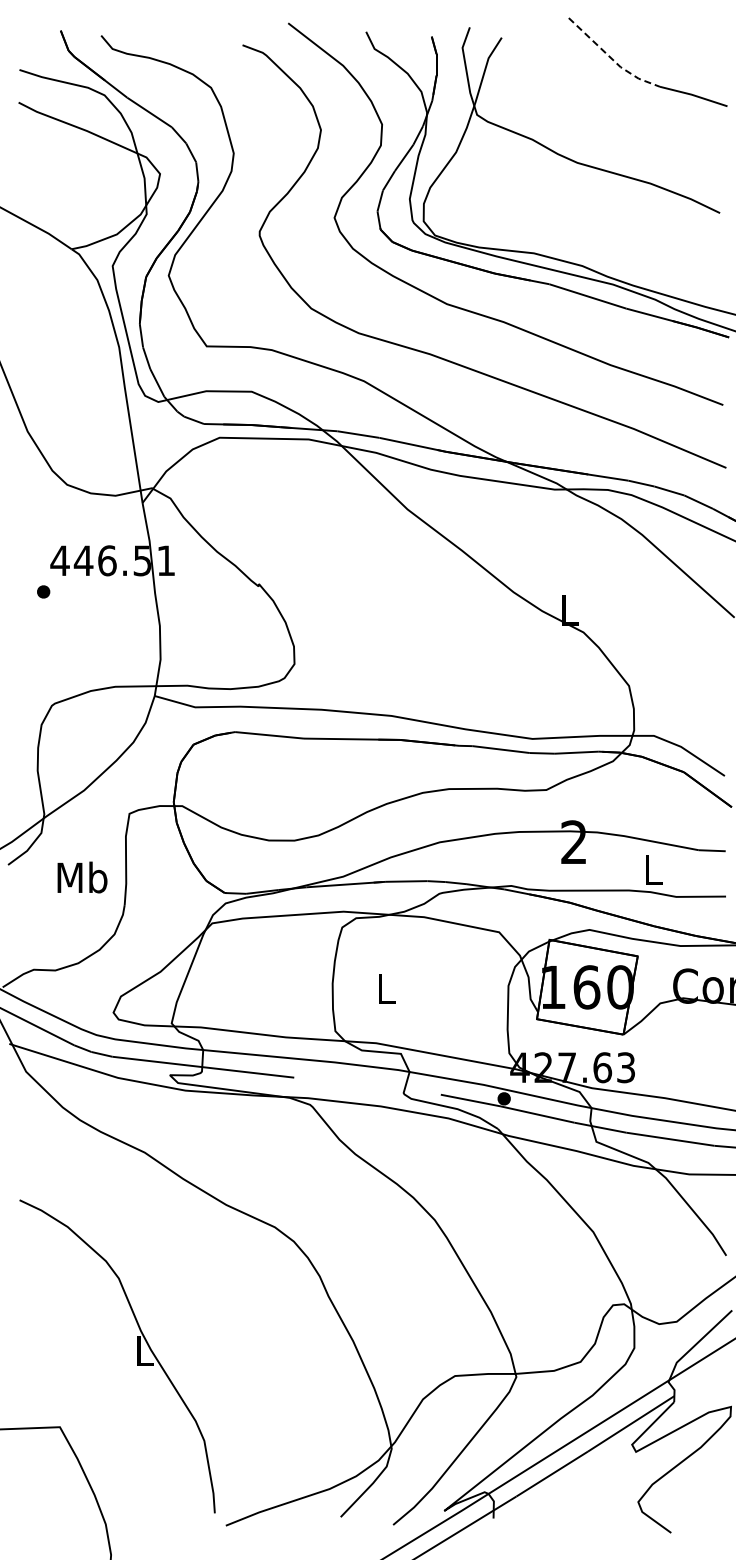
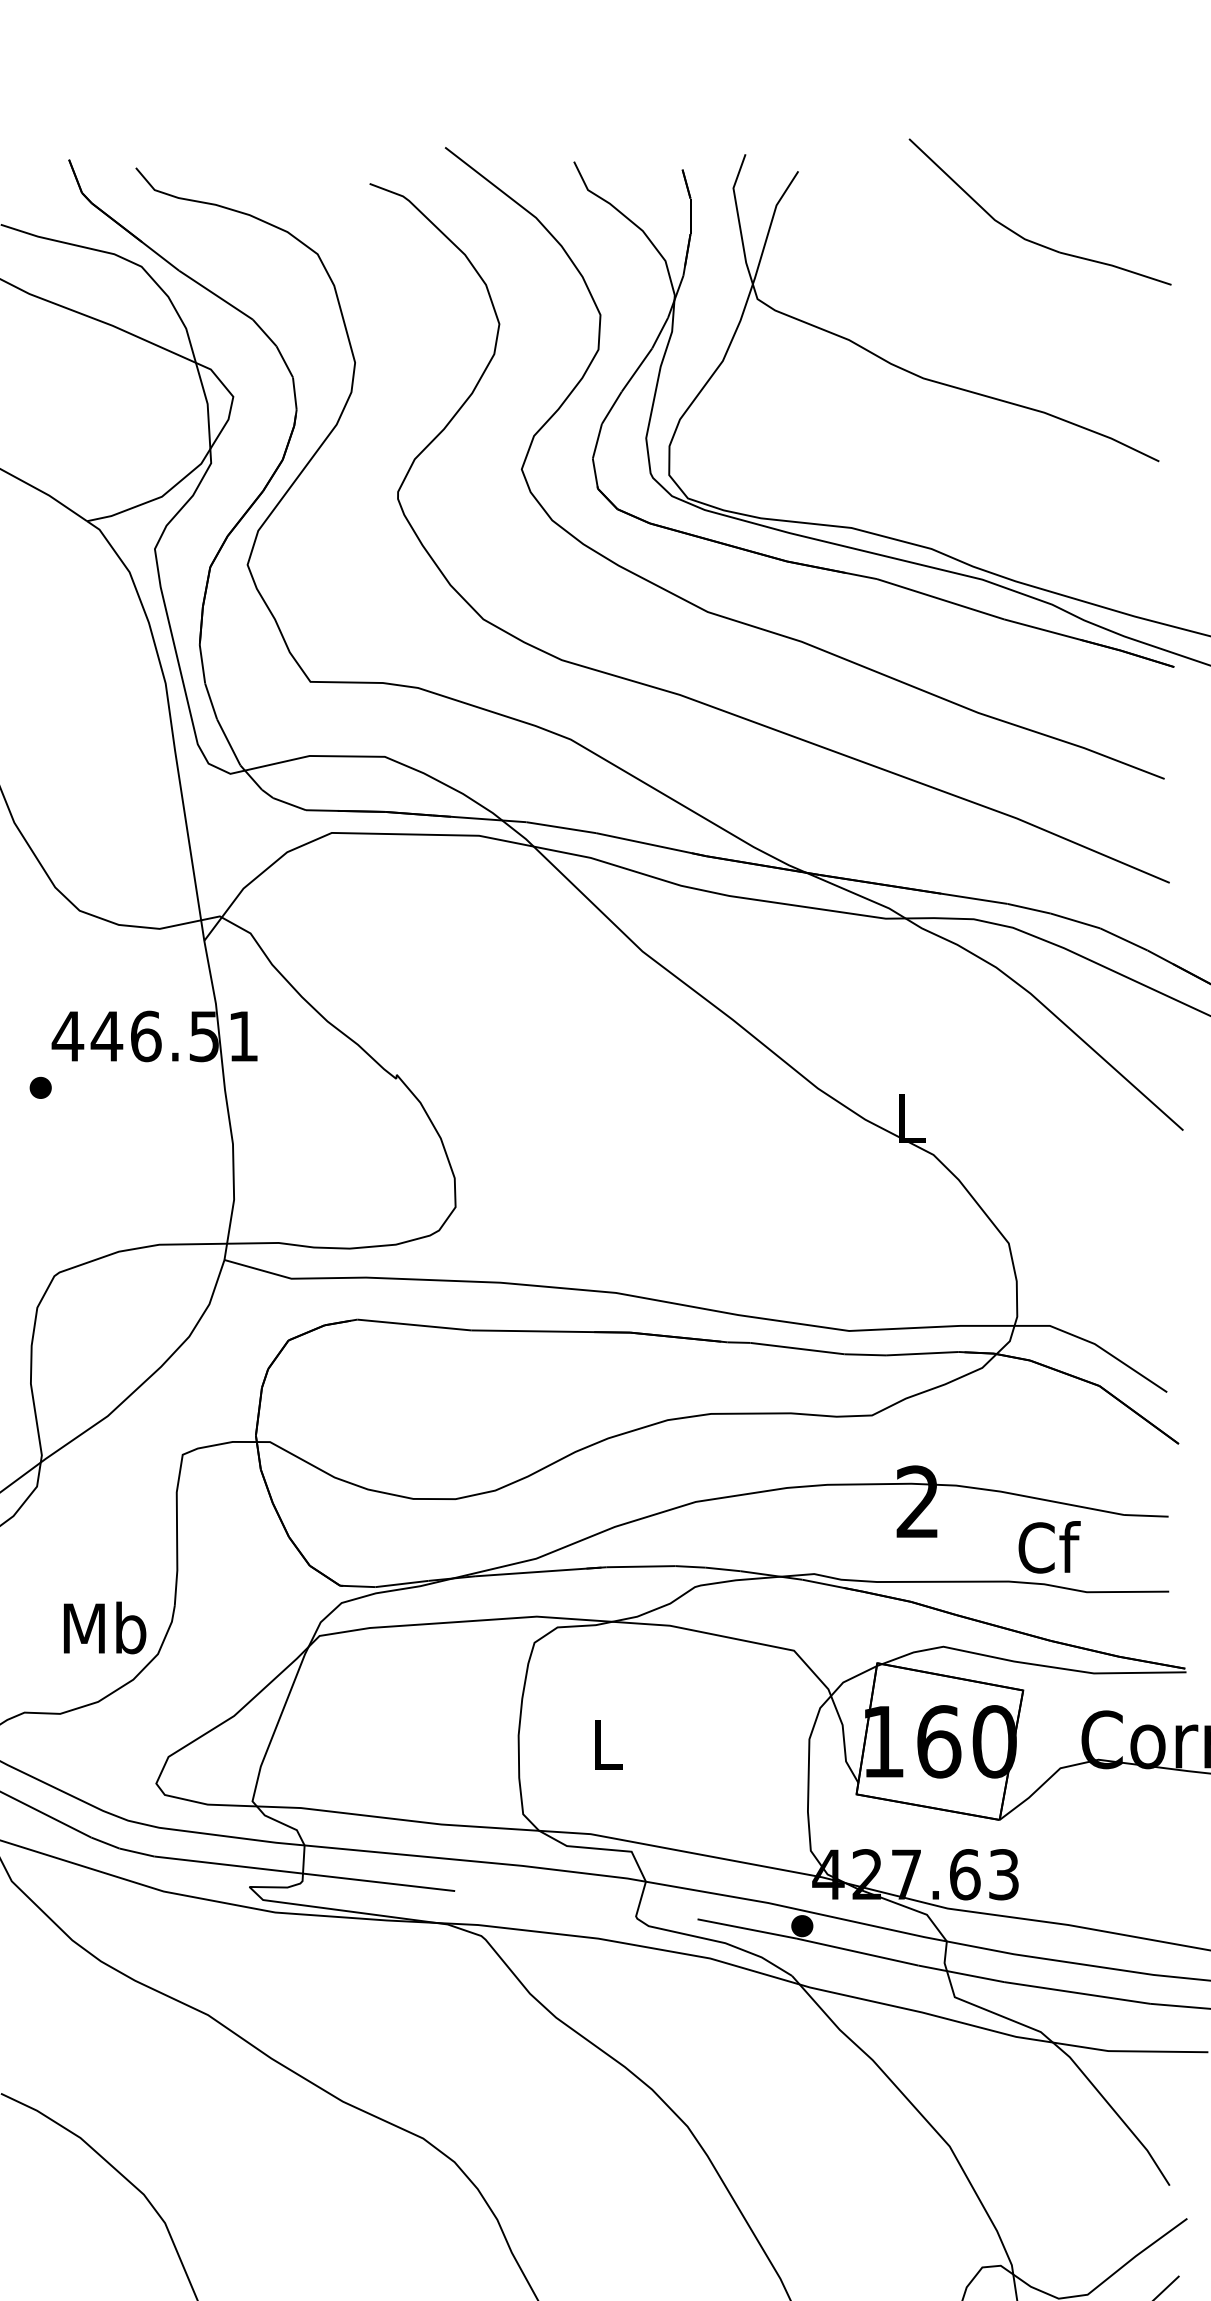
line: (612, 59) -> (981, 207), dashed -> solid
text: (653, 869) -> (1049, 1546), L -> Cf
text: (82, 877) -> (104, 1627), moved

